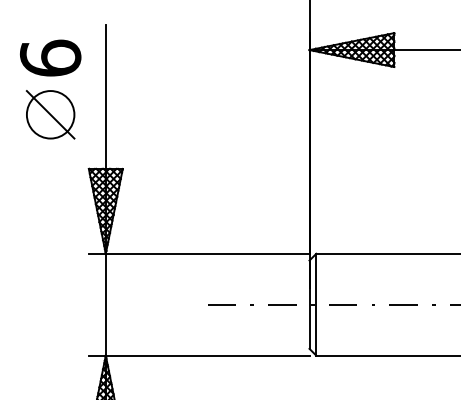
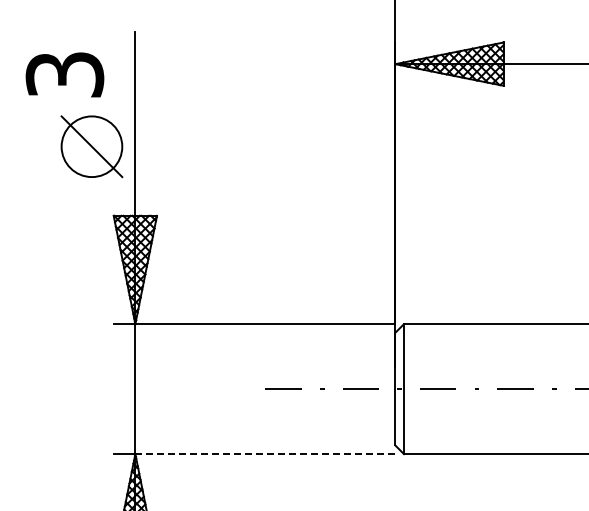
text: (50, 57) -> (64, 73), 6 -> 3
part: (50, 114) -> (91, 146), moved
line: (207, 355) -> (265, 454), solid -> dashed

